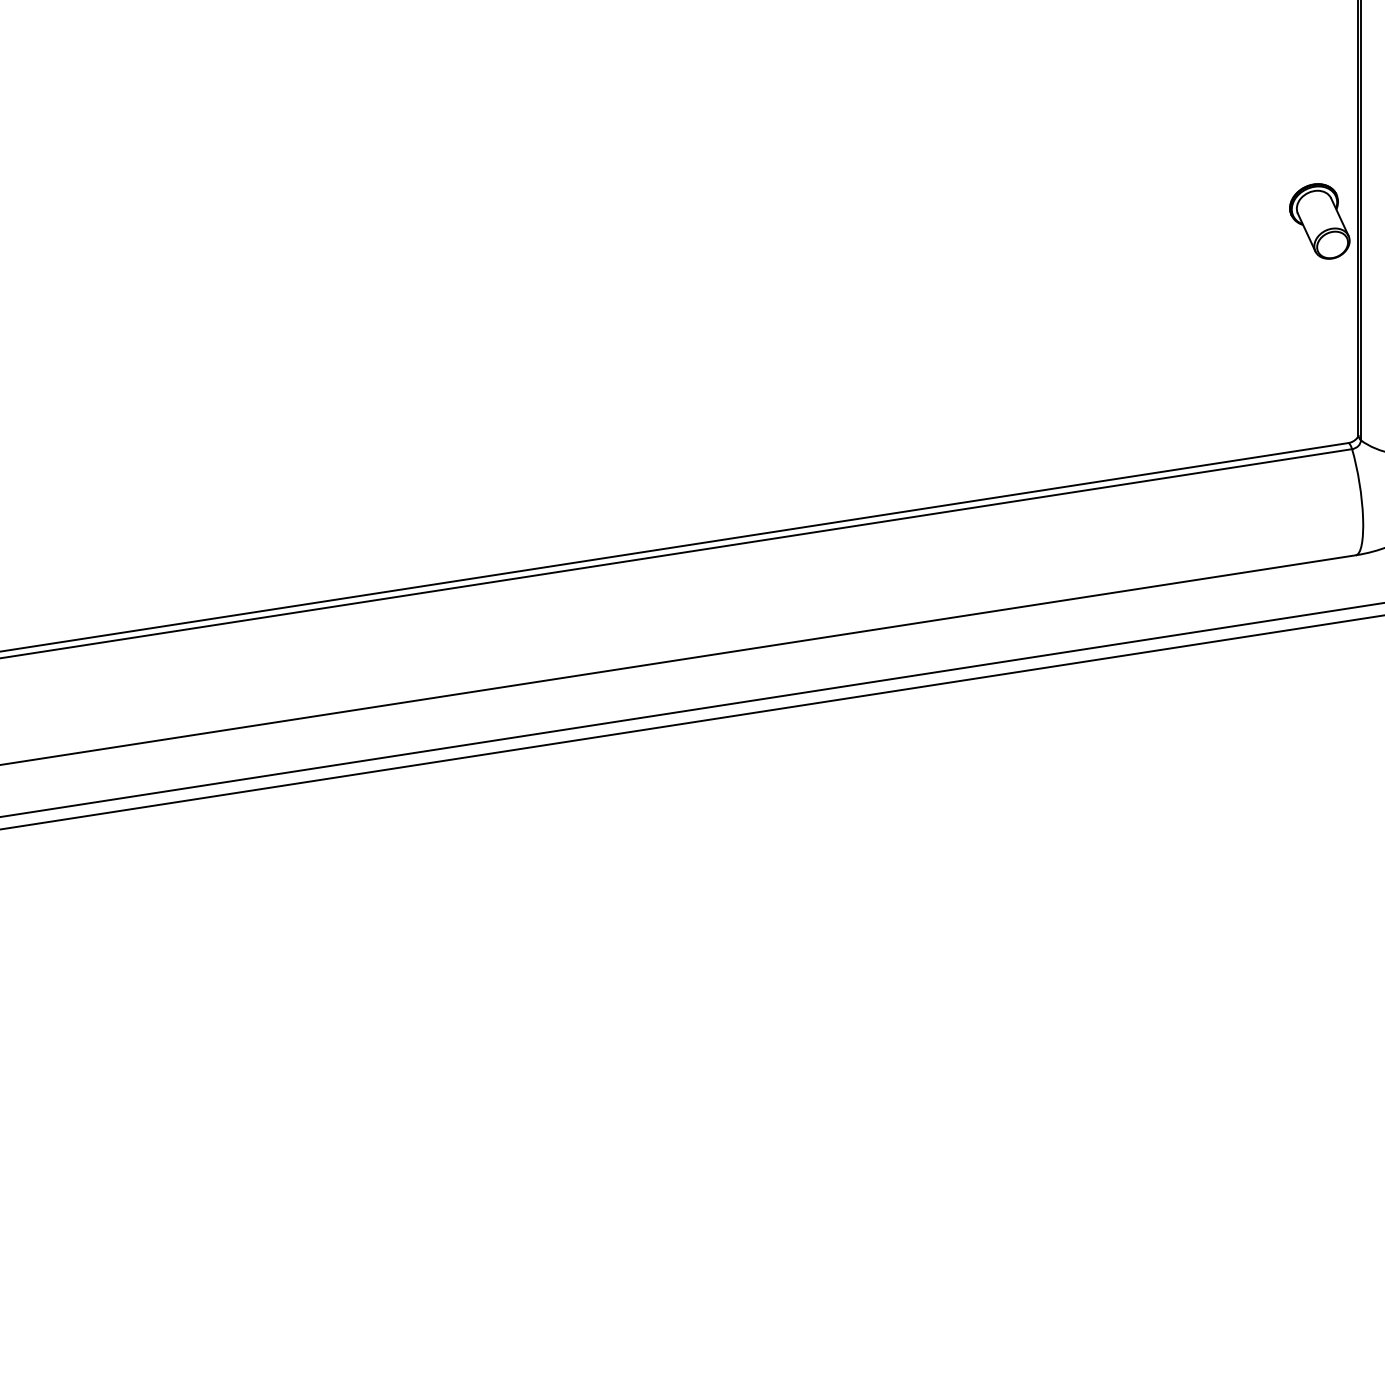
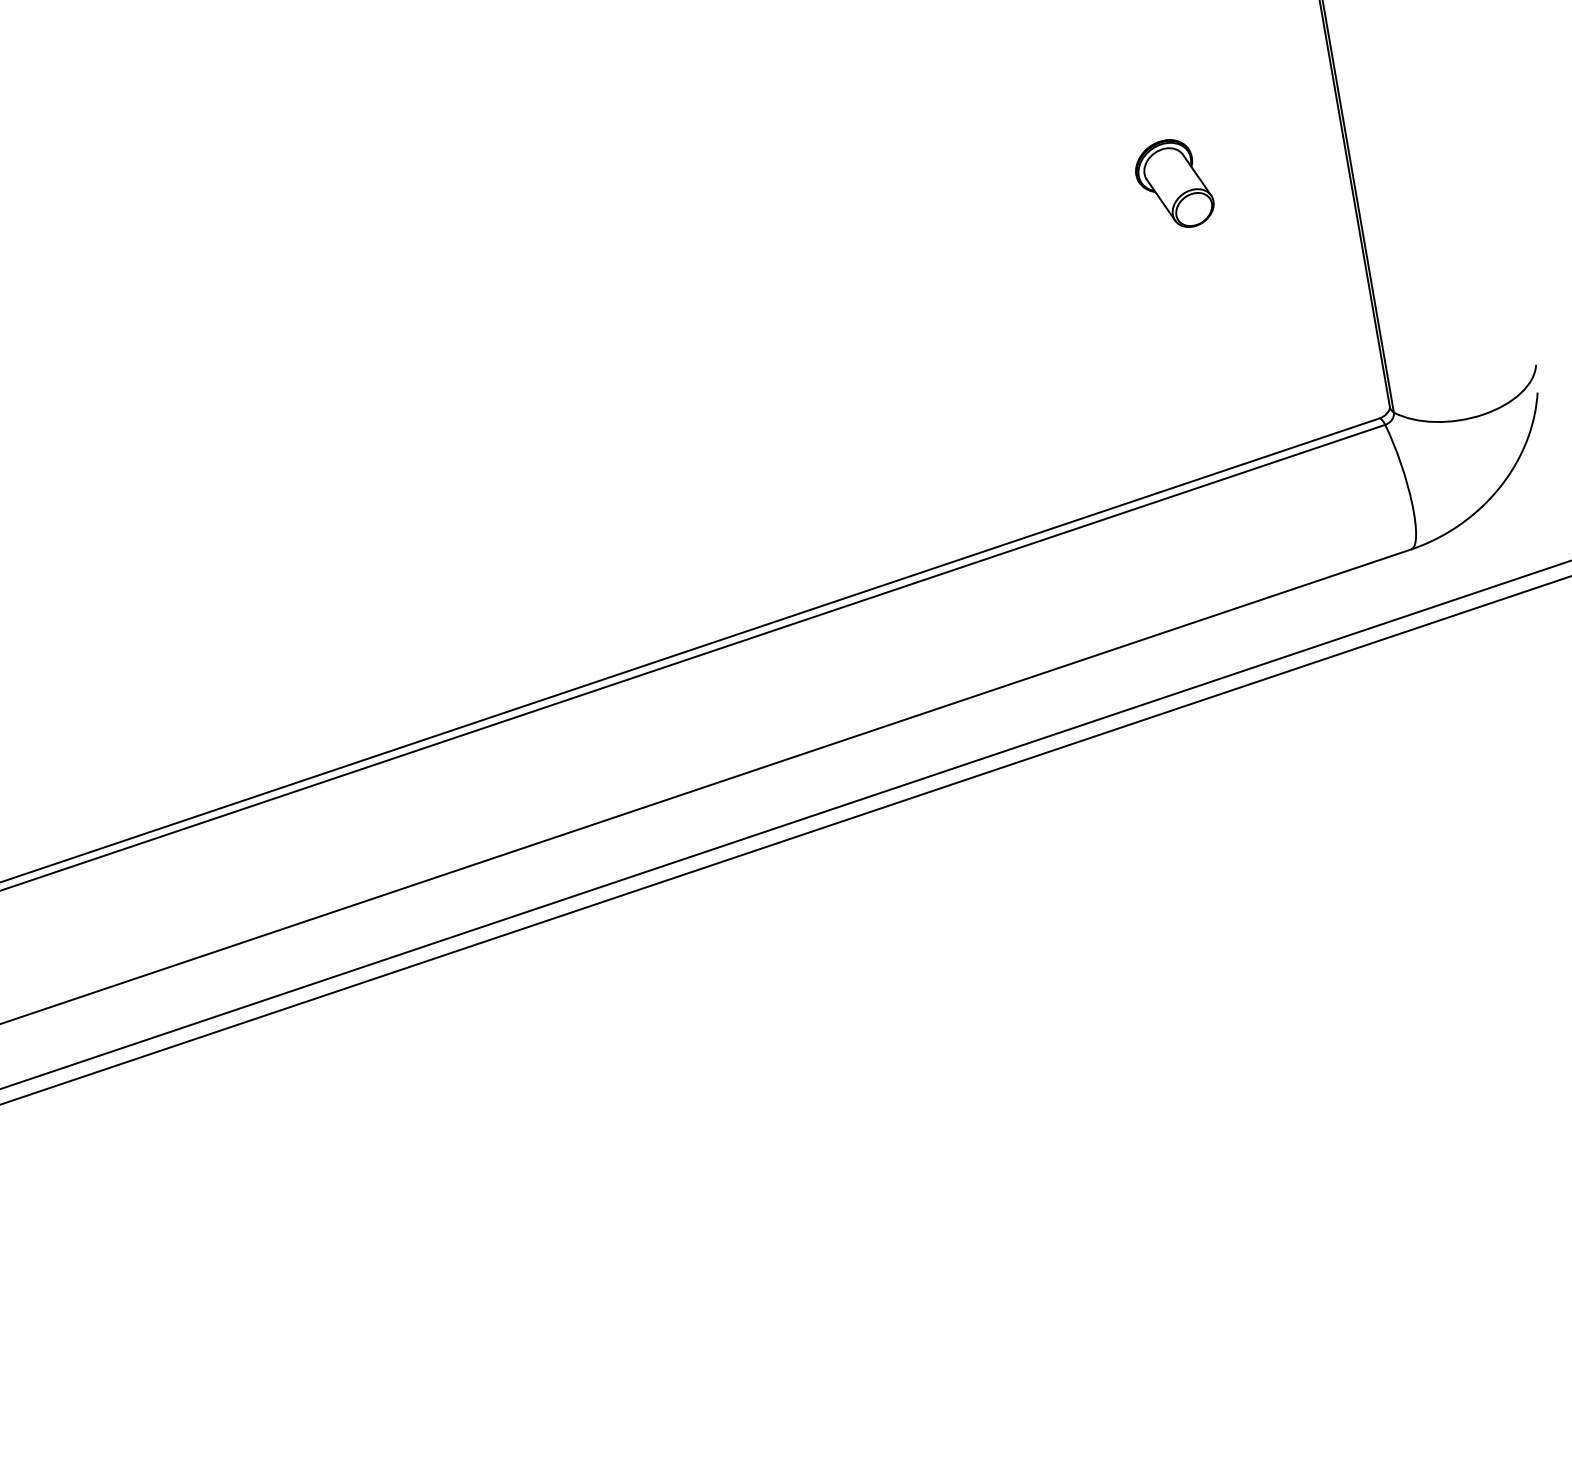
part: (1319, 221) -> (1173, 184), moved

